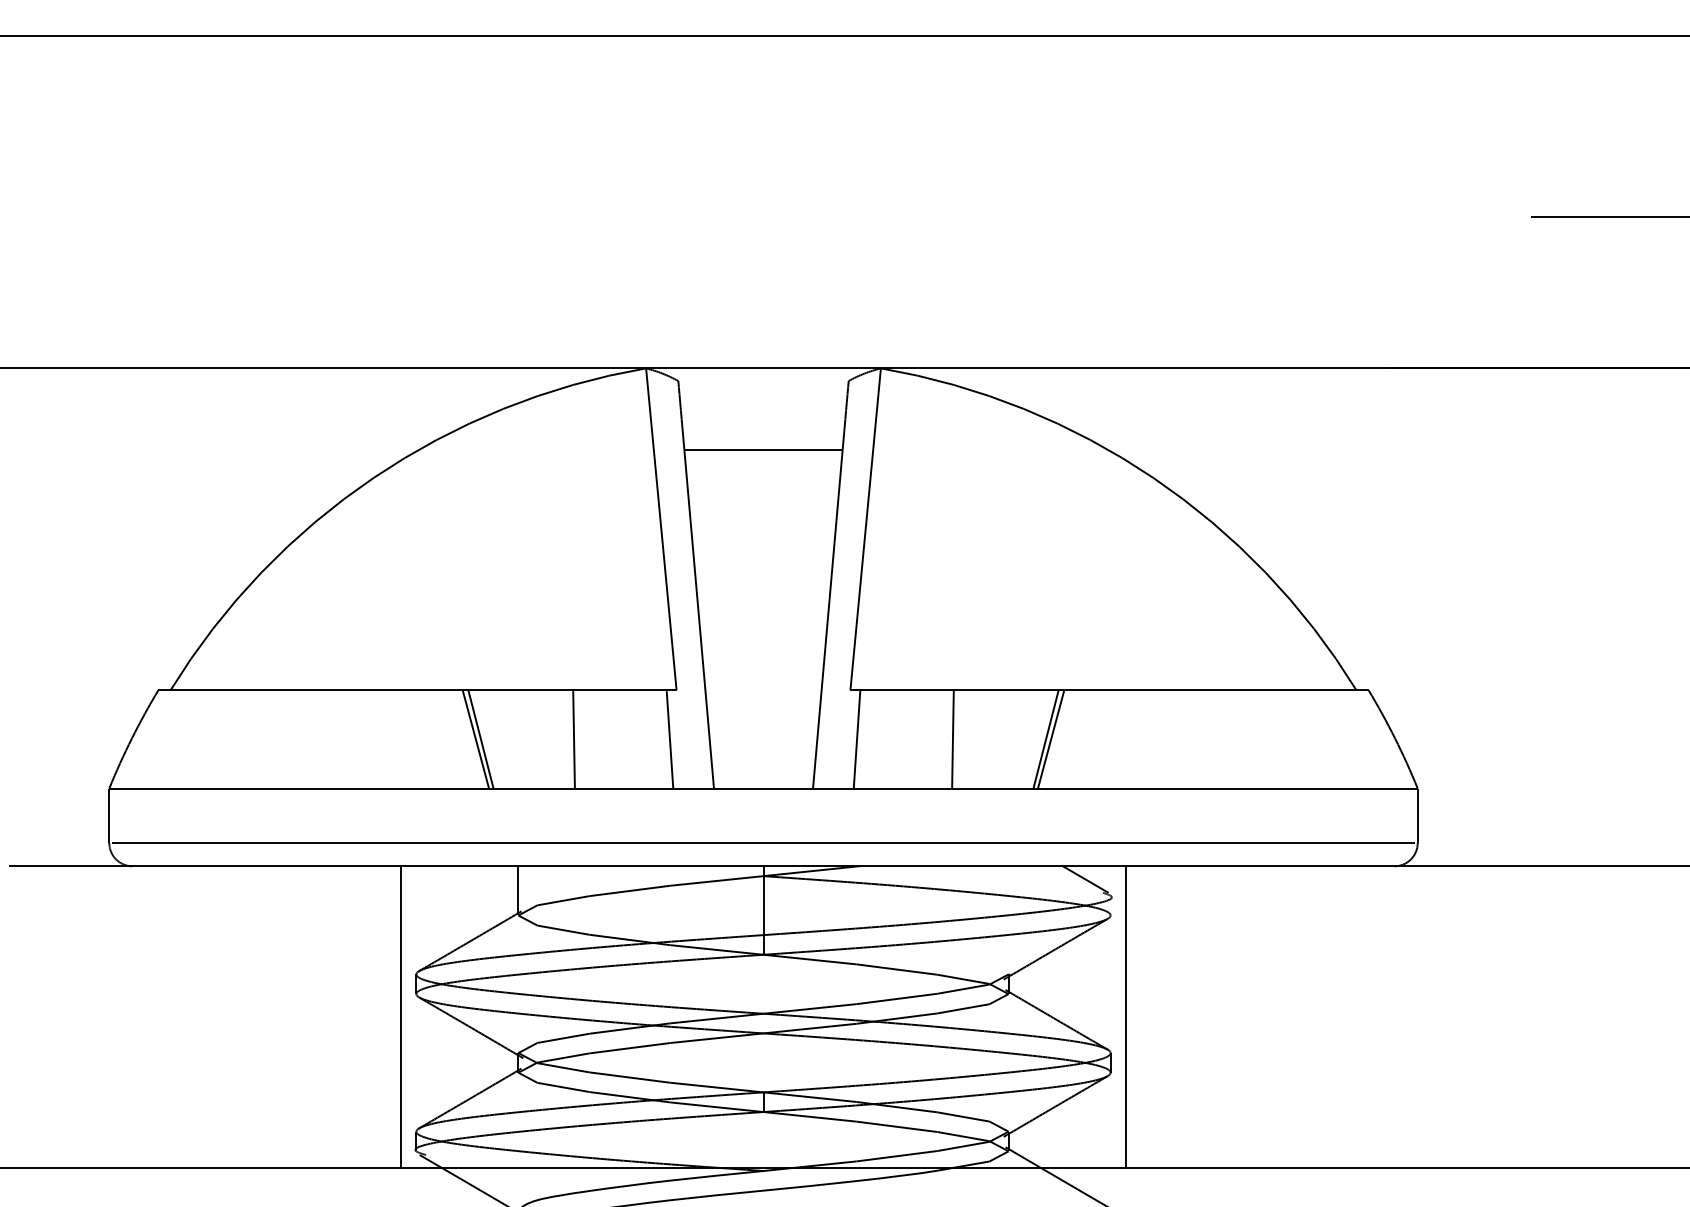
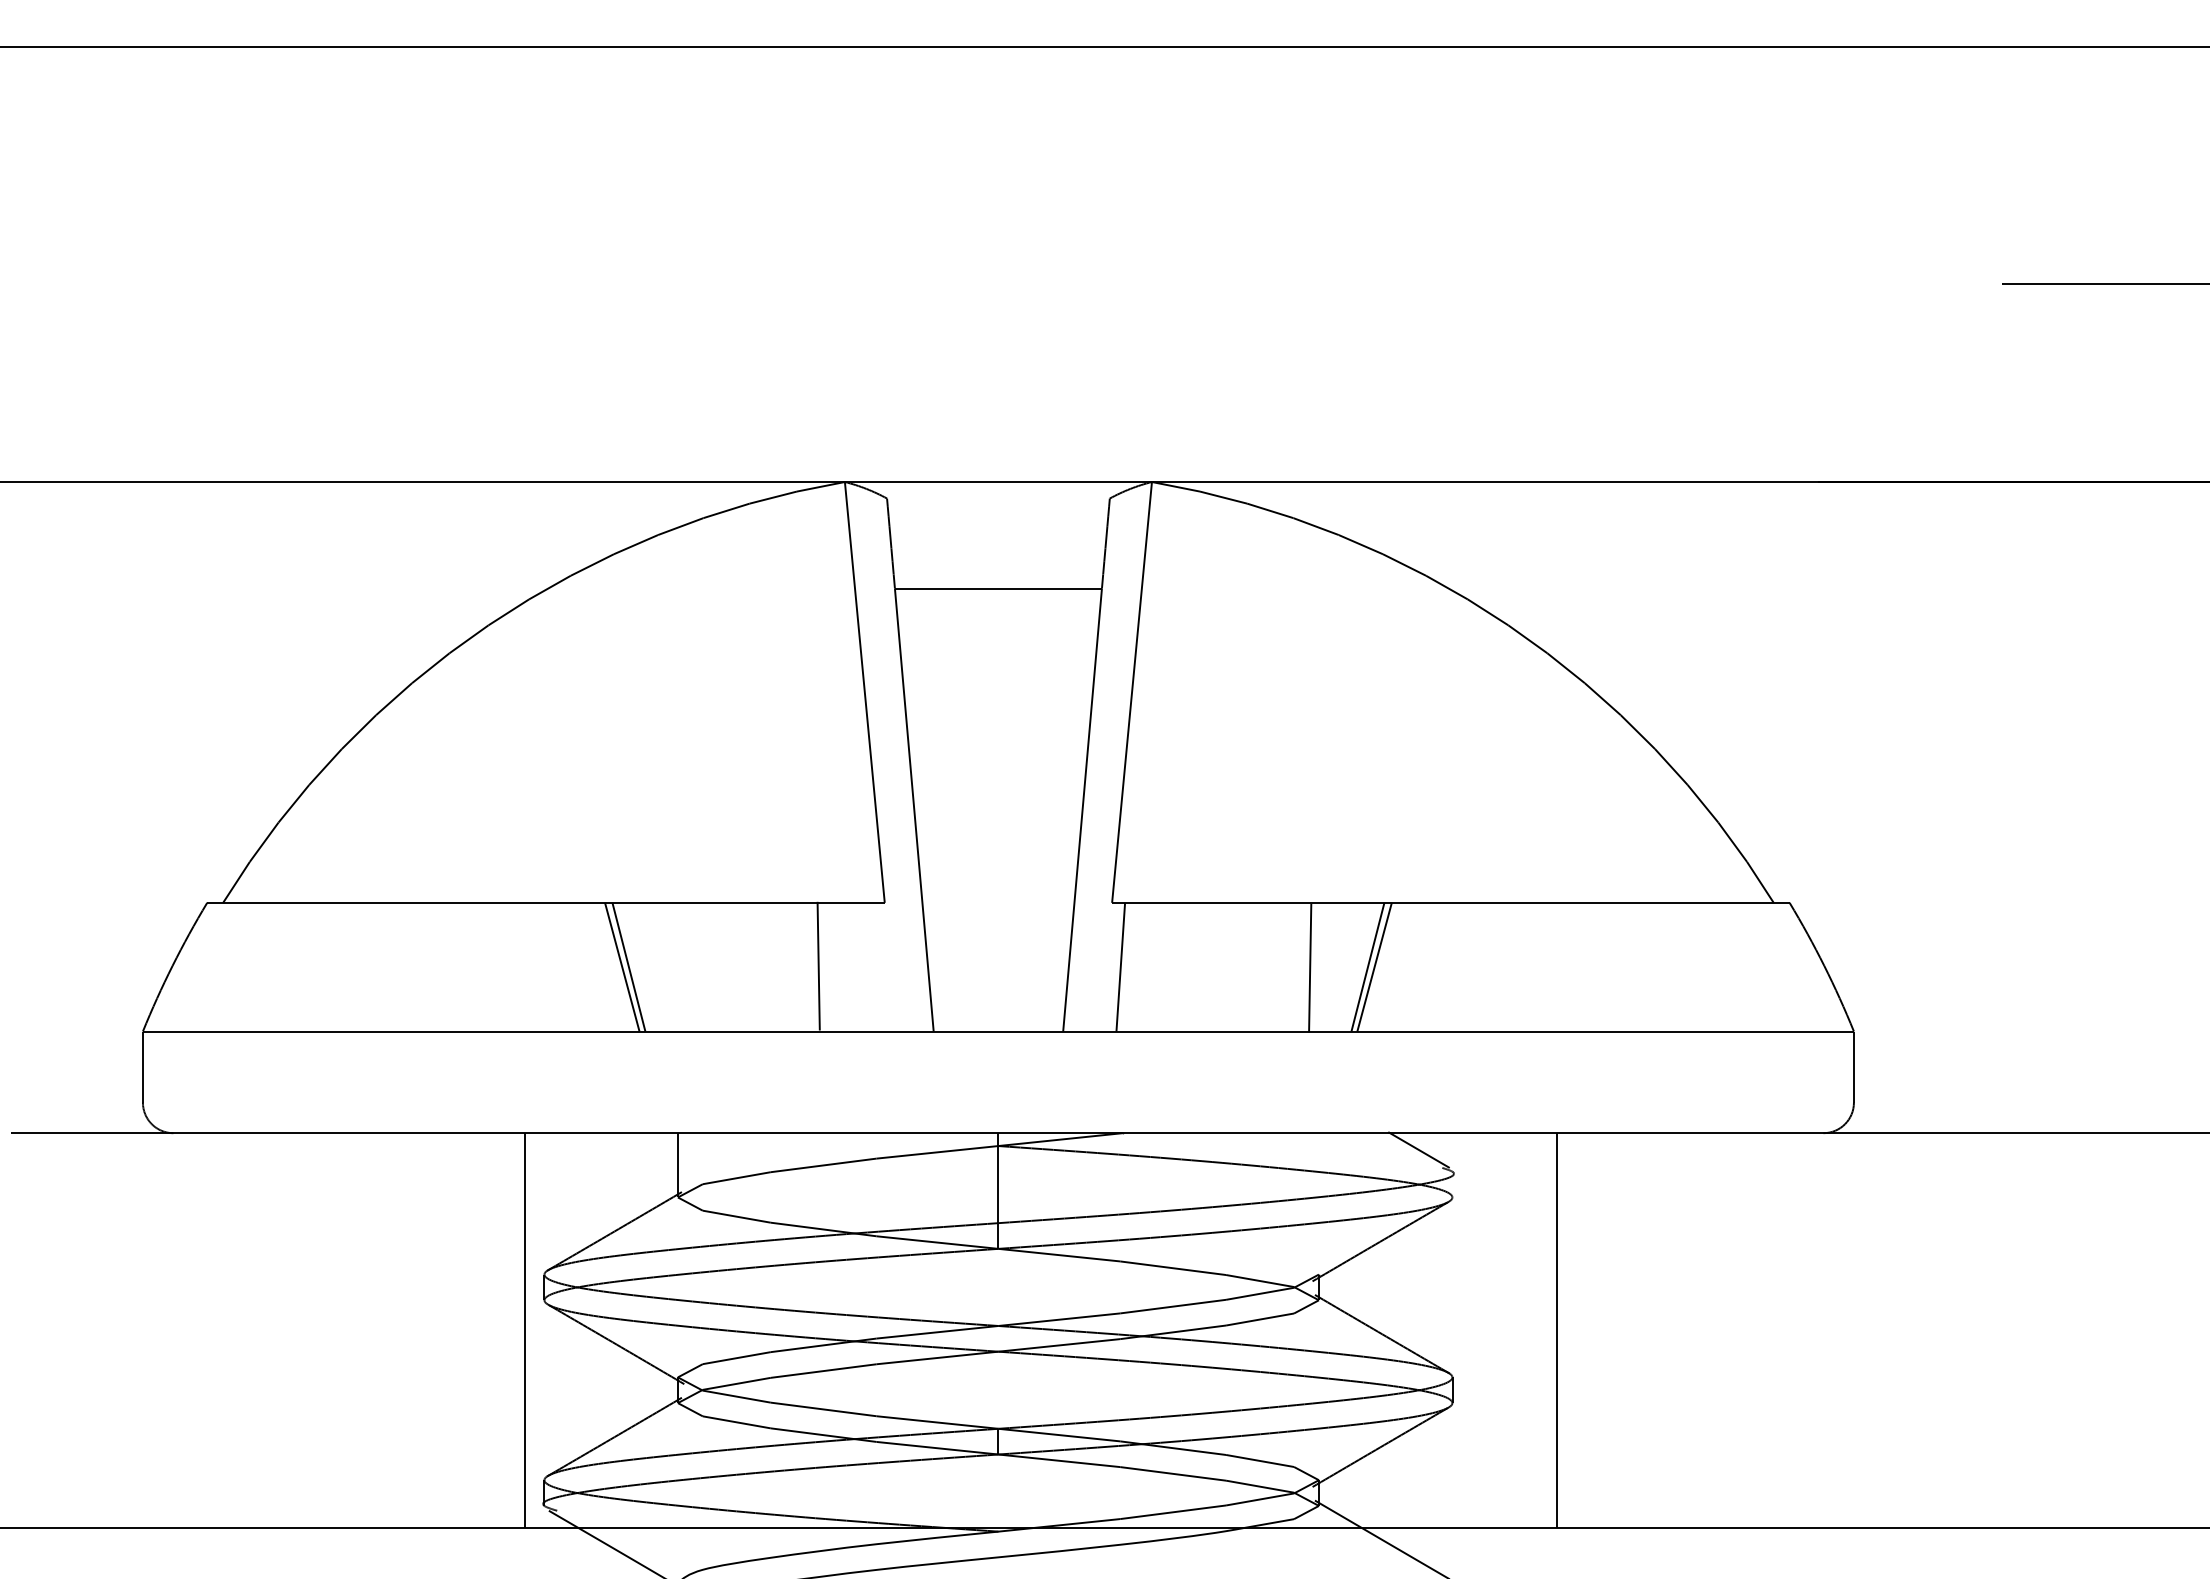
line: (573, 738) -> (818, 965), moved
line: (669, 738) -> (875, 966), removed
line: (953, 738) -> (1310, 967), moved
line: (763, 842) -> (998, 1102), removed
line: (1126, 1017) -> (1557, 1330), moved

